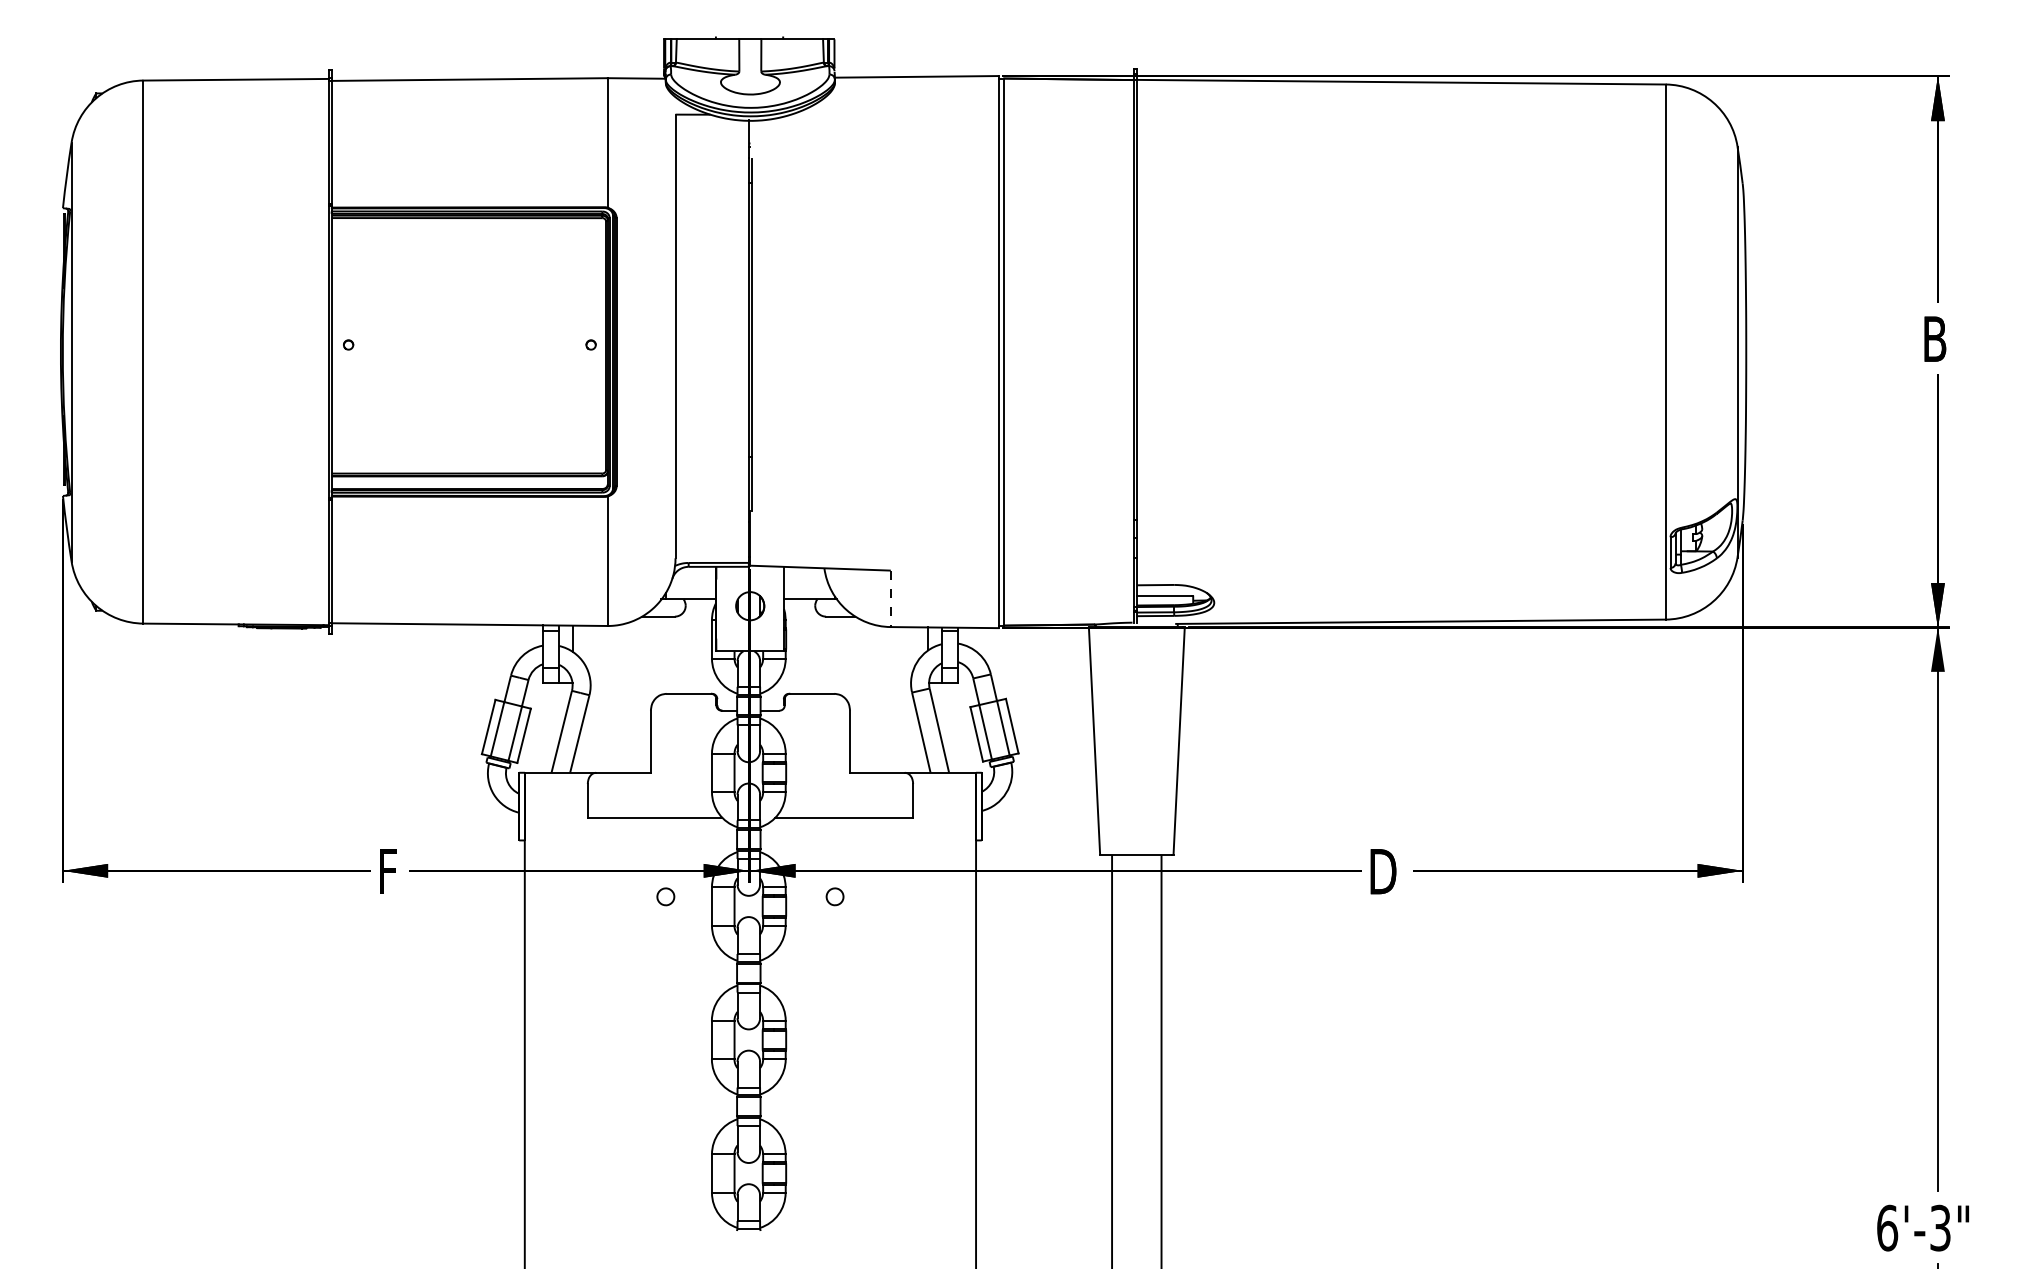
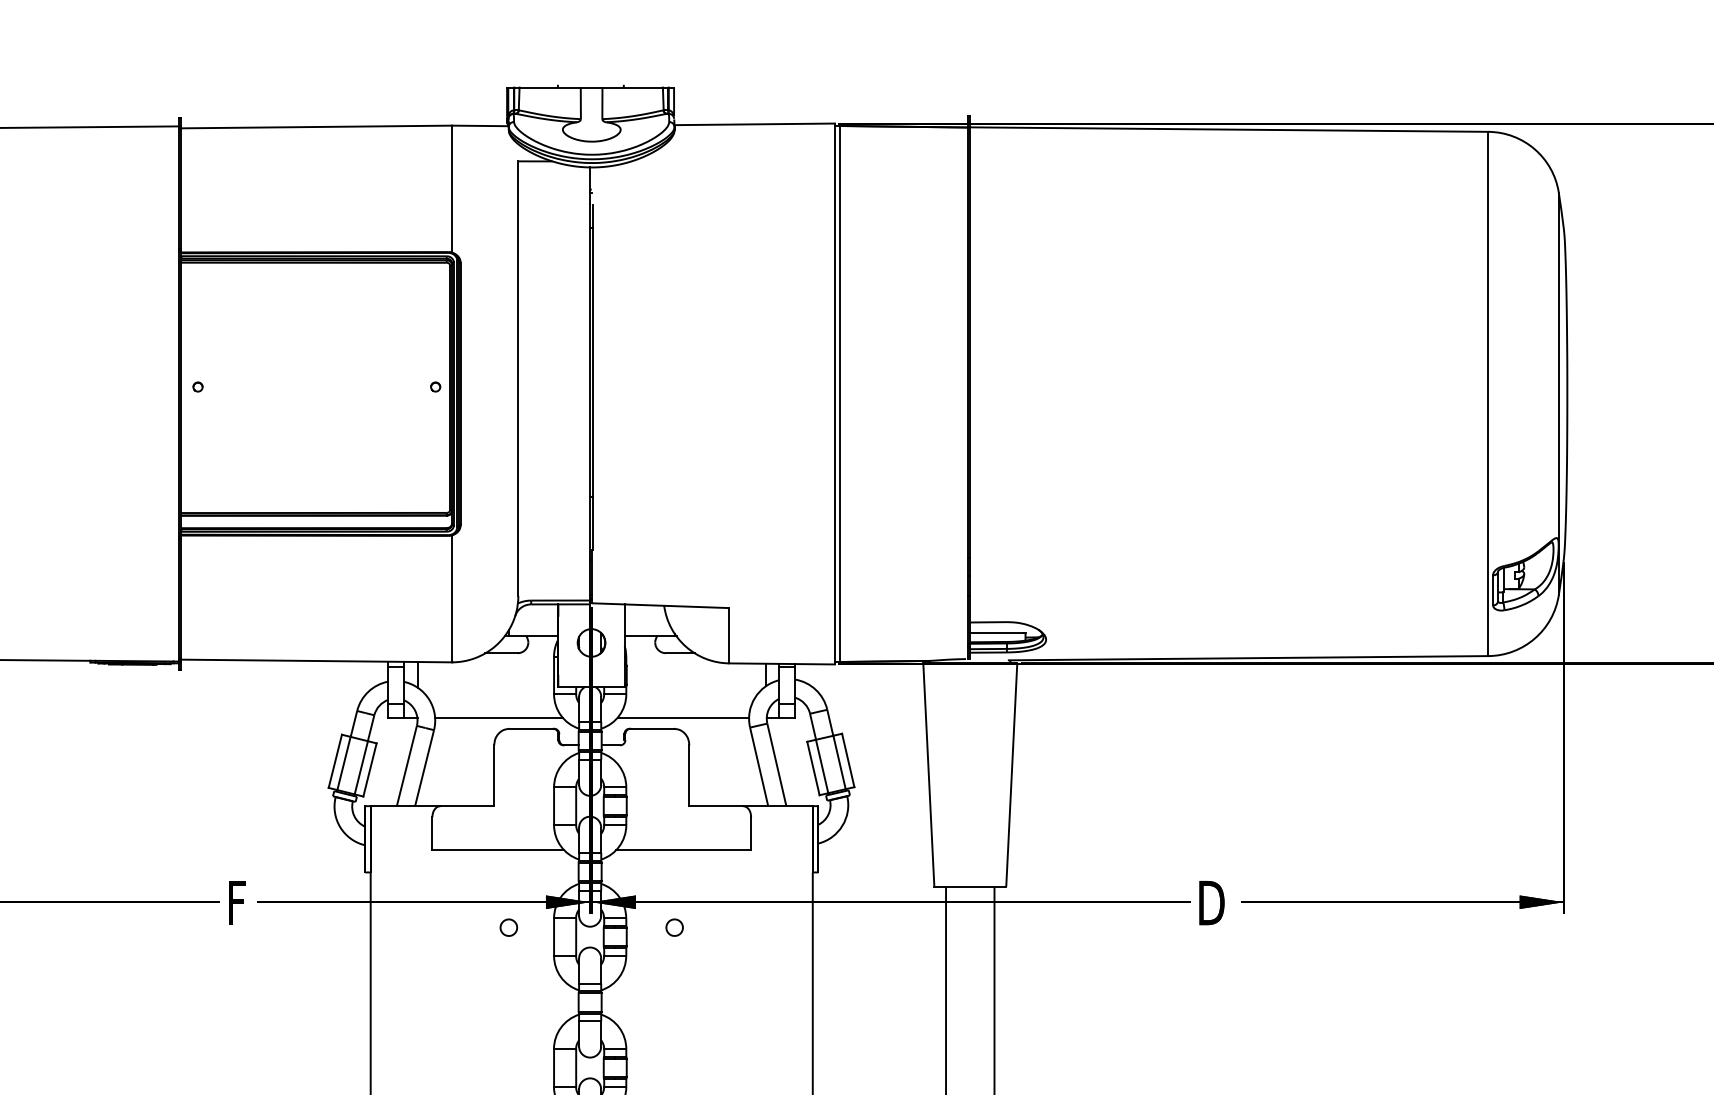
line: (890, 599) -> (728, 636), dashed -> solid
line: (655, 682) -> (498, 717), added
line: (843, 682) -> (682, 717), added

